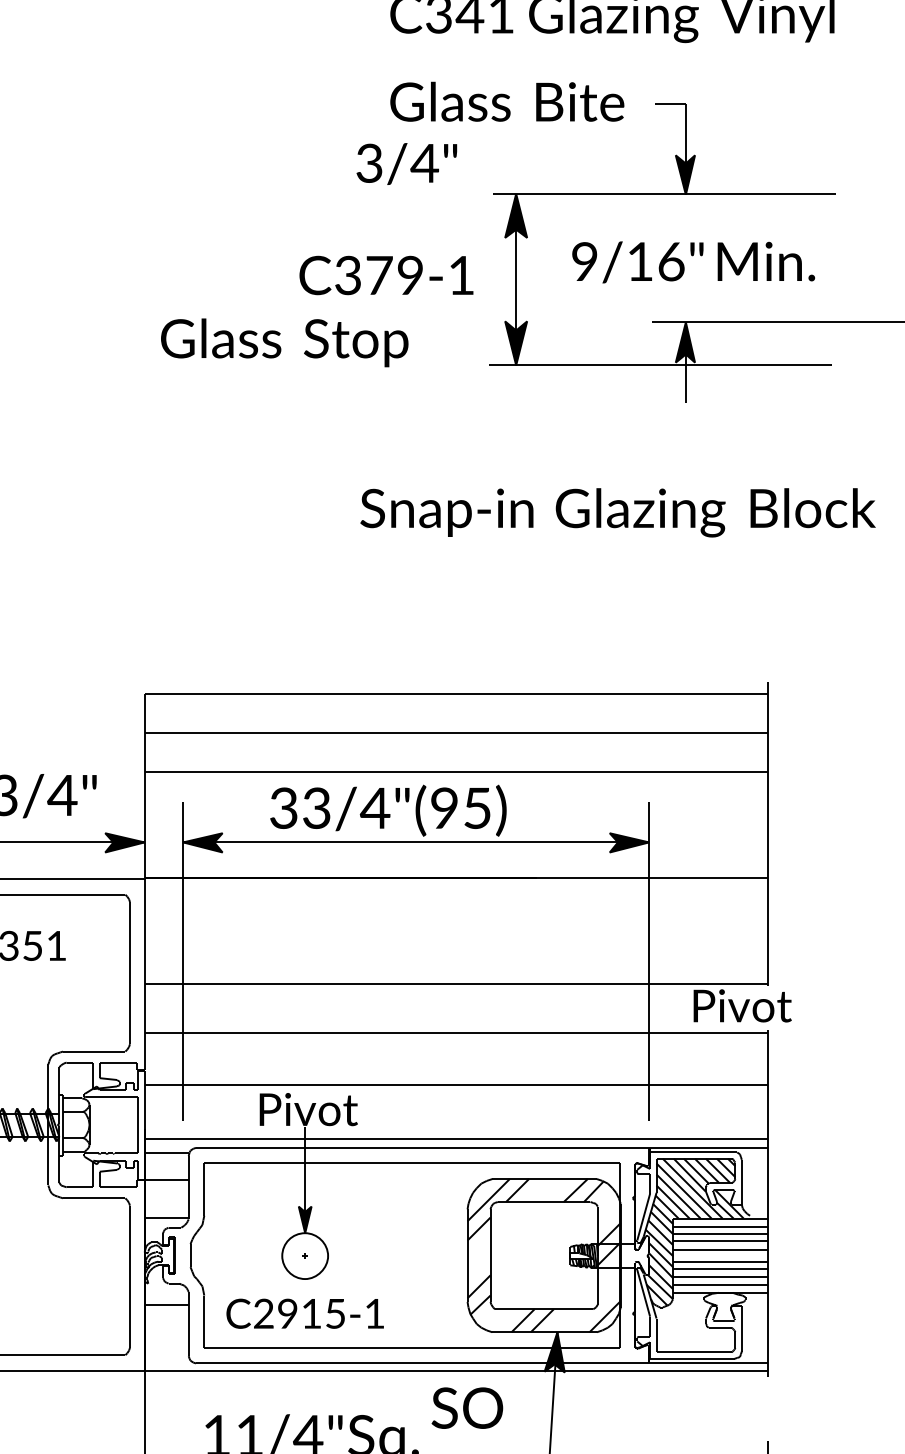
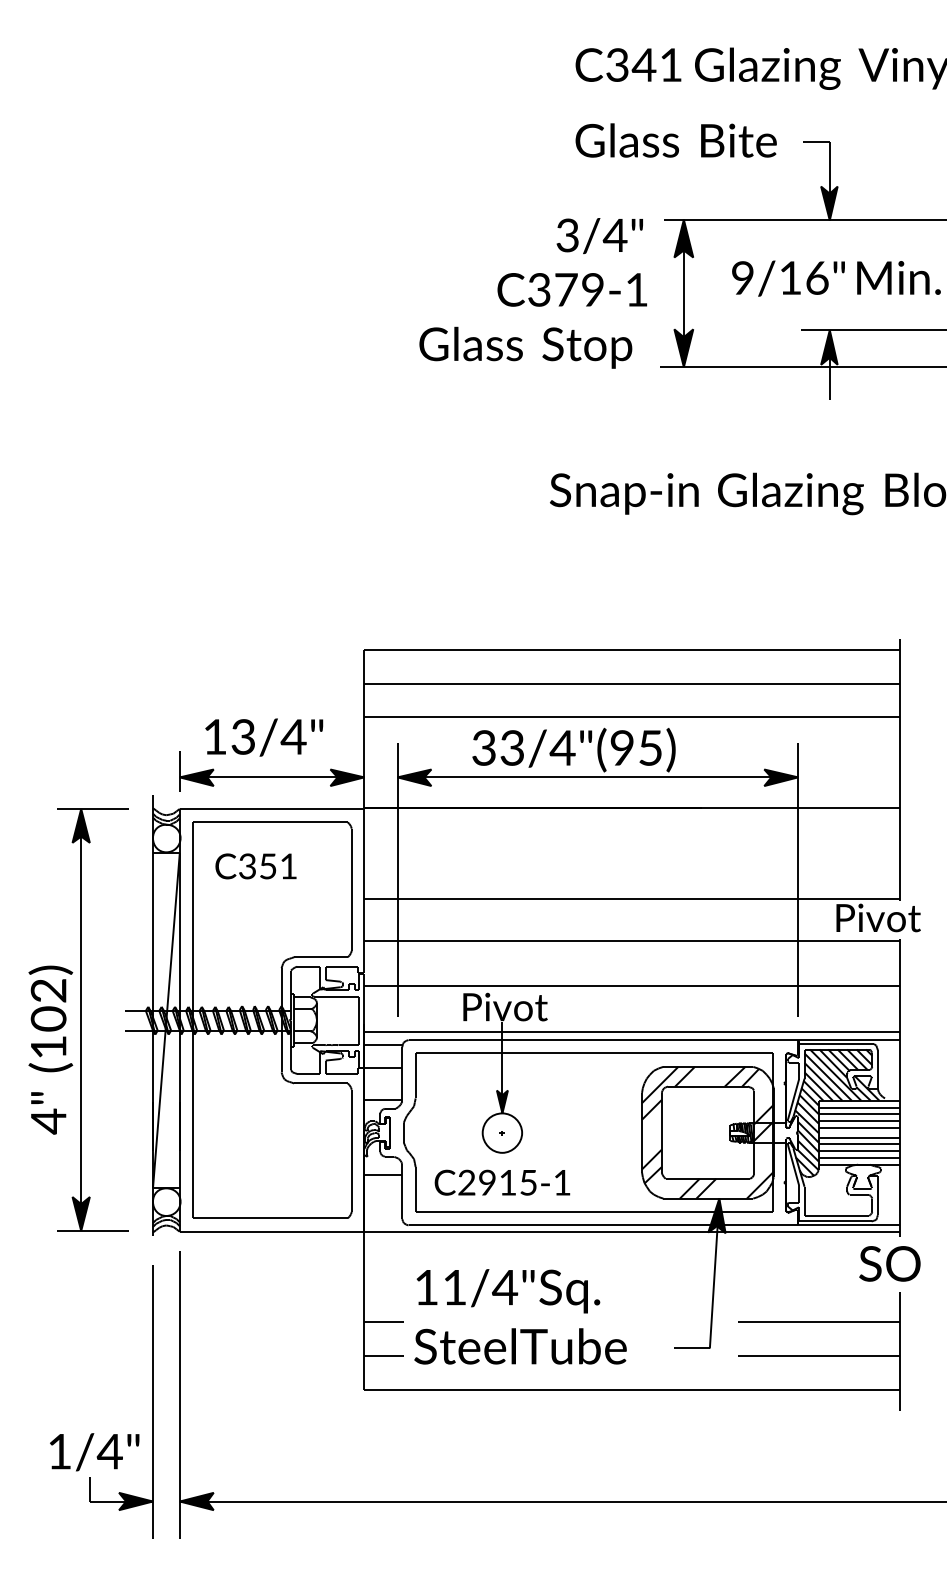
text: (406, 164) -> (599, 236), moved
text: (284, 342) -> (525, 347), moved
text: (466, 1407) -> (889, 1263), moved

